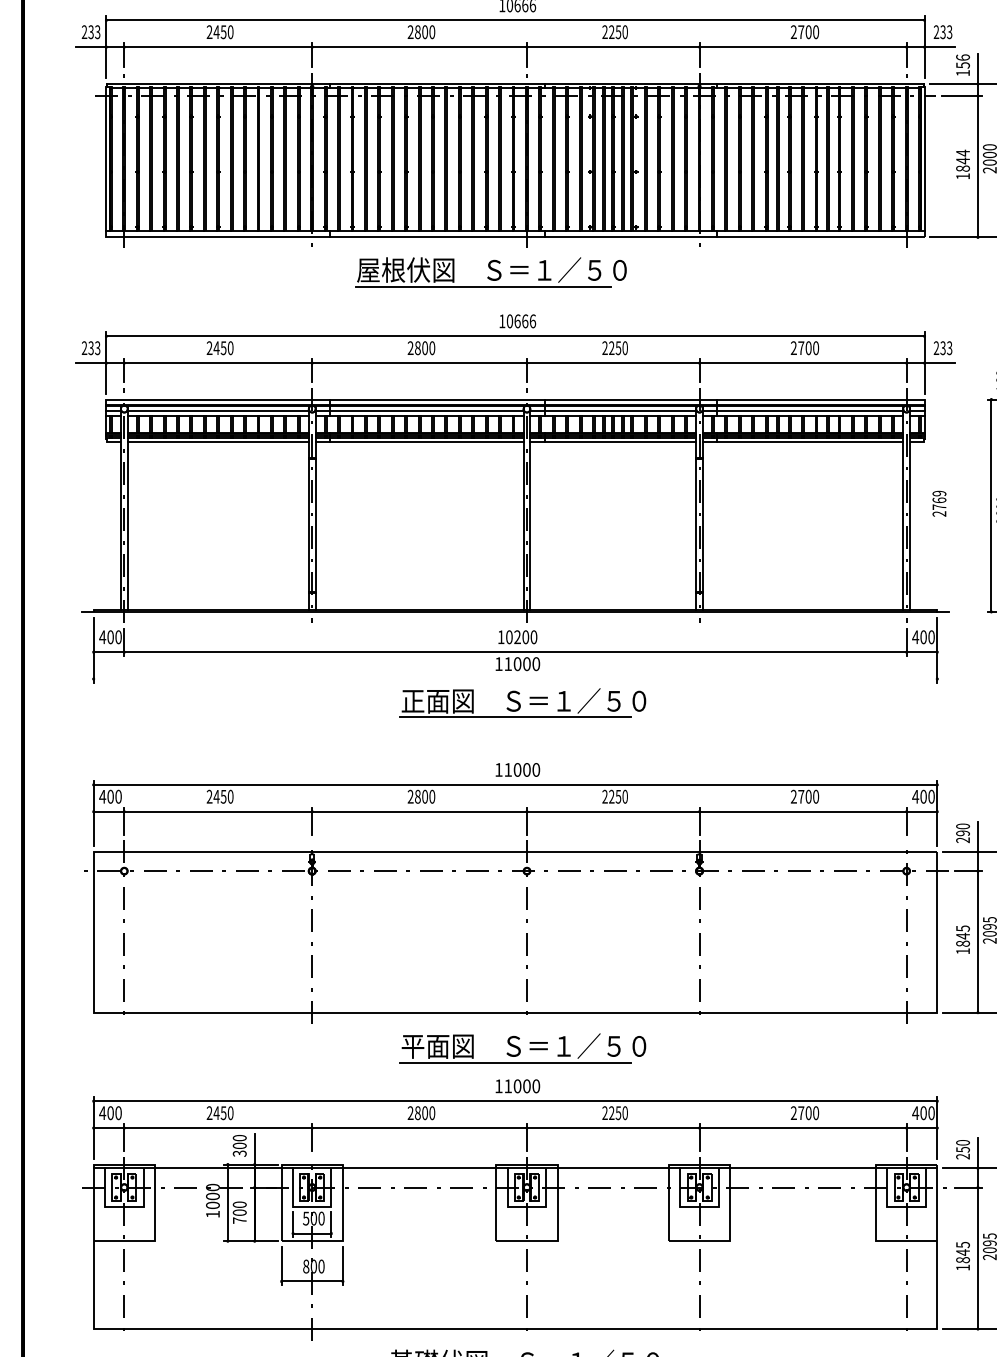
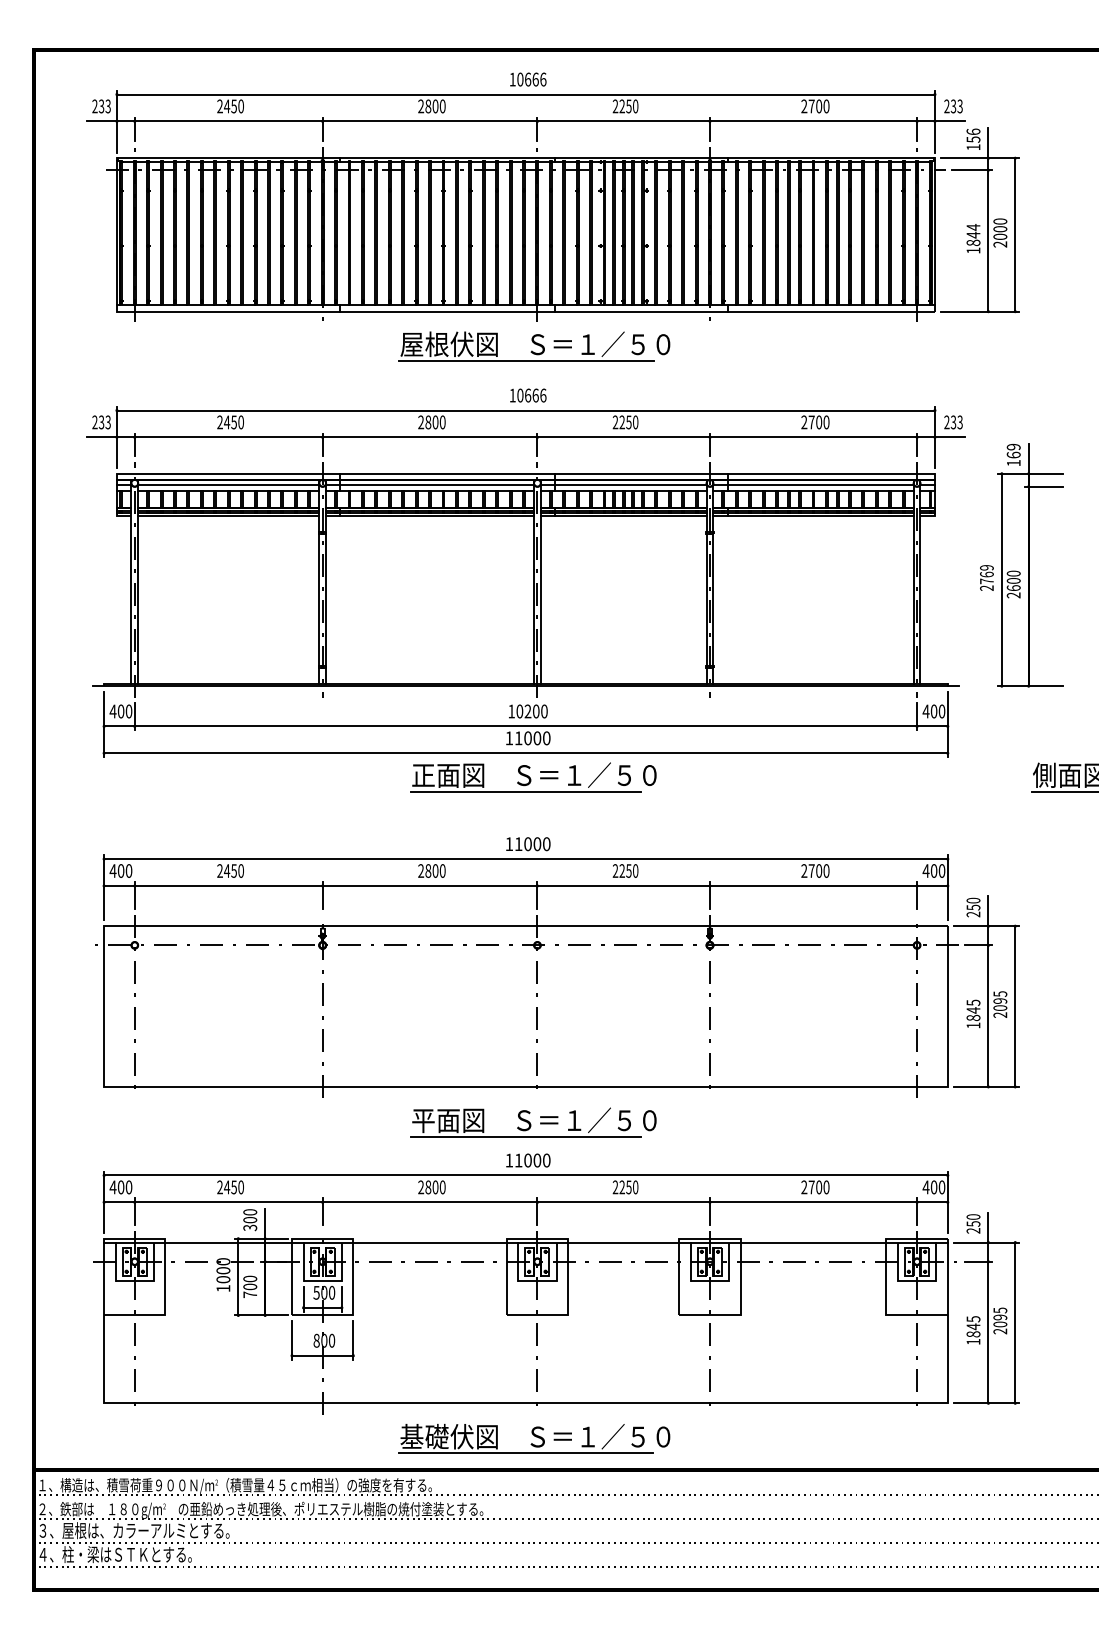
part: (491, 272) -> (534, 346), moved
text: (939, 503) -> (986, 577), moved
line: (515, 679) -> (525, 753), added
text: (963, 833) -> (973, 907), 290 -> 250

